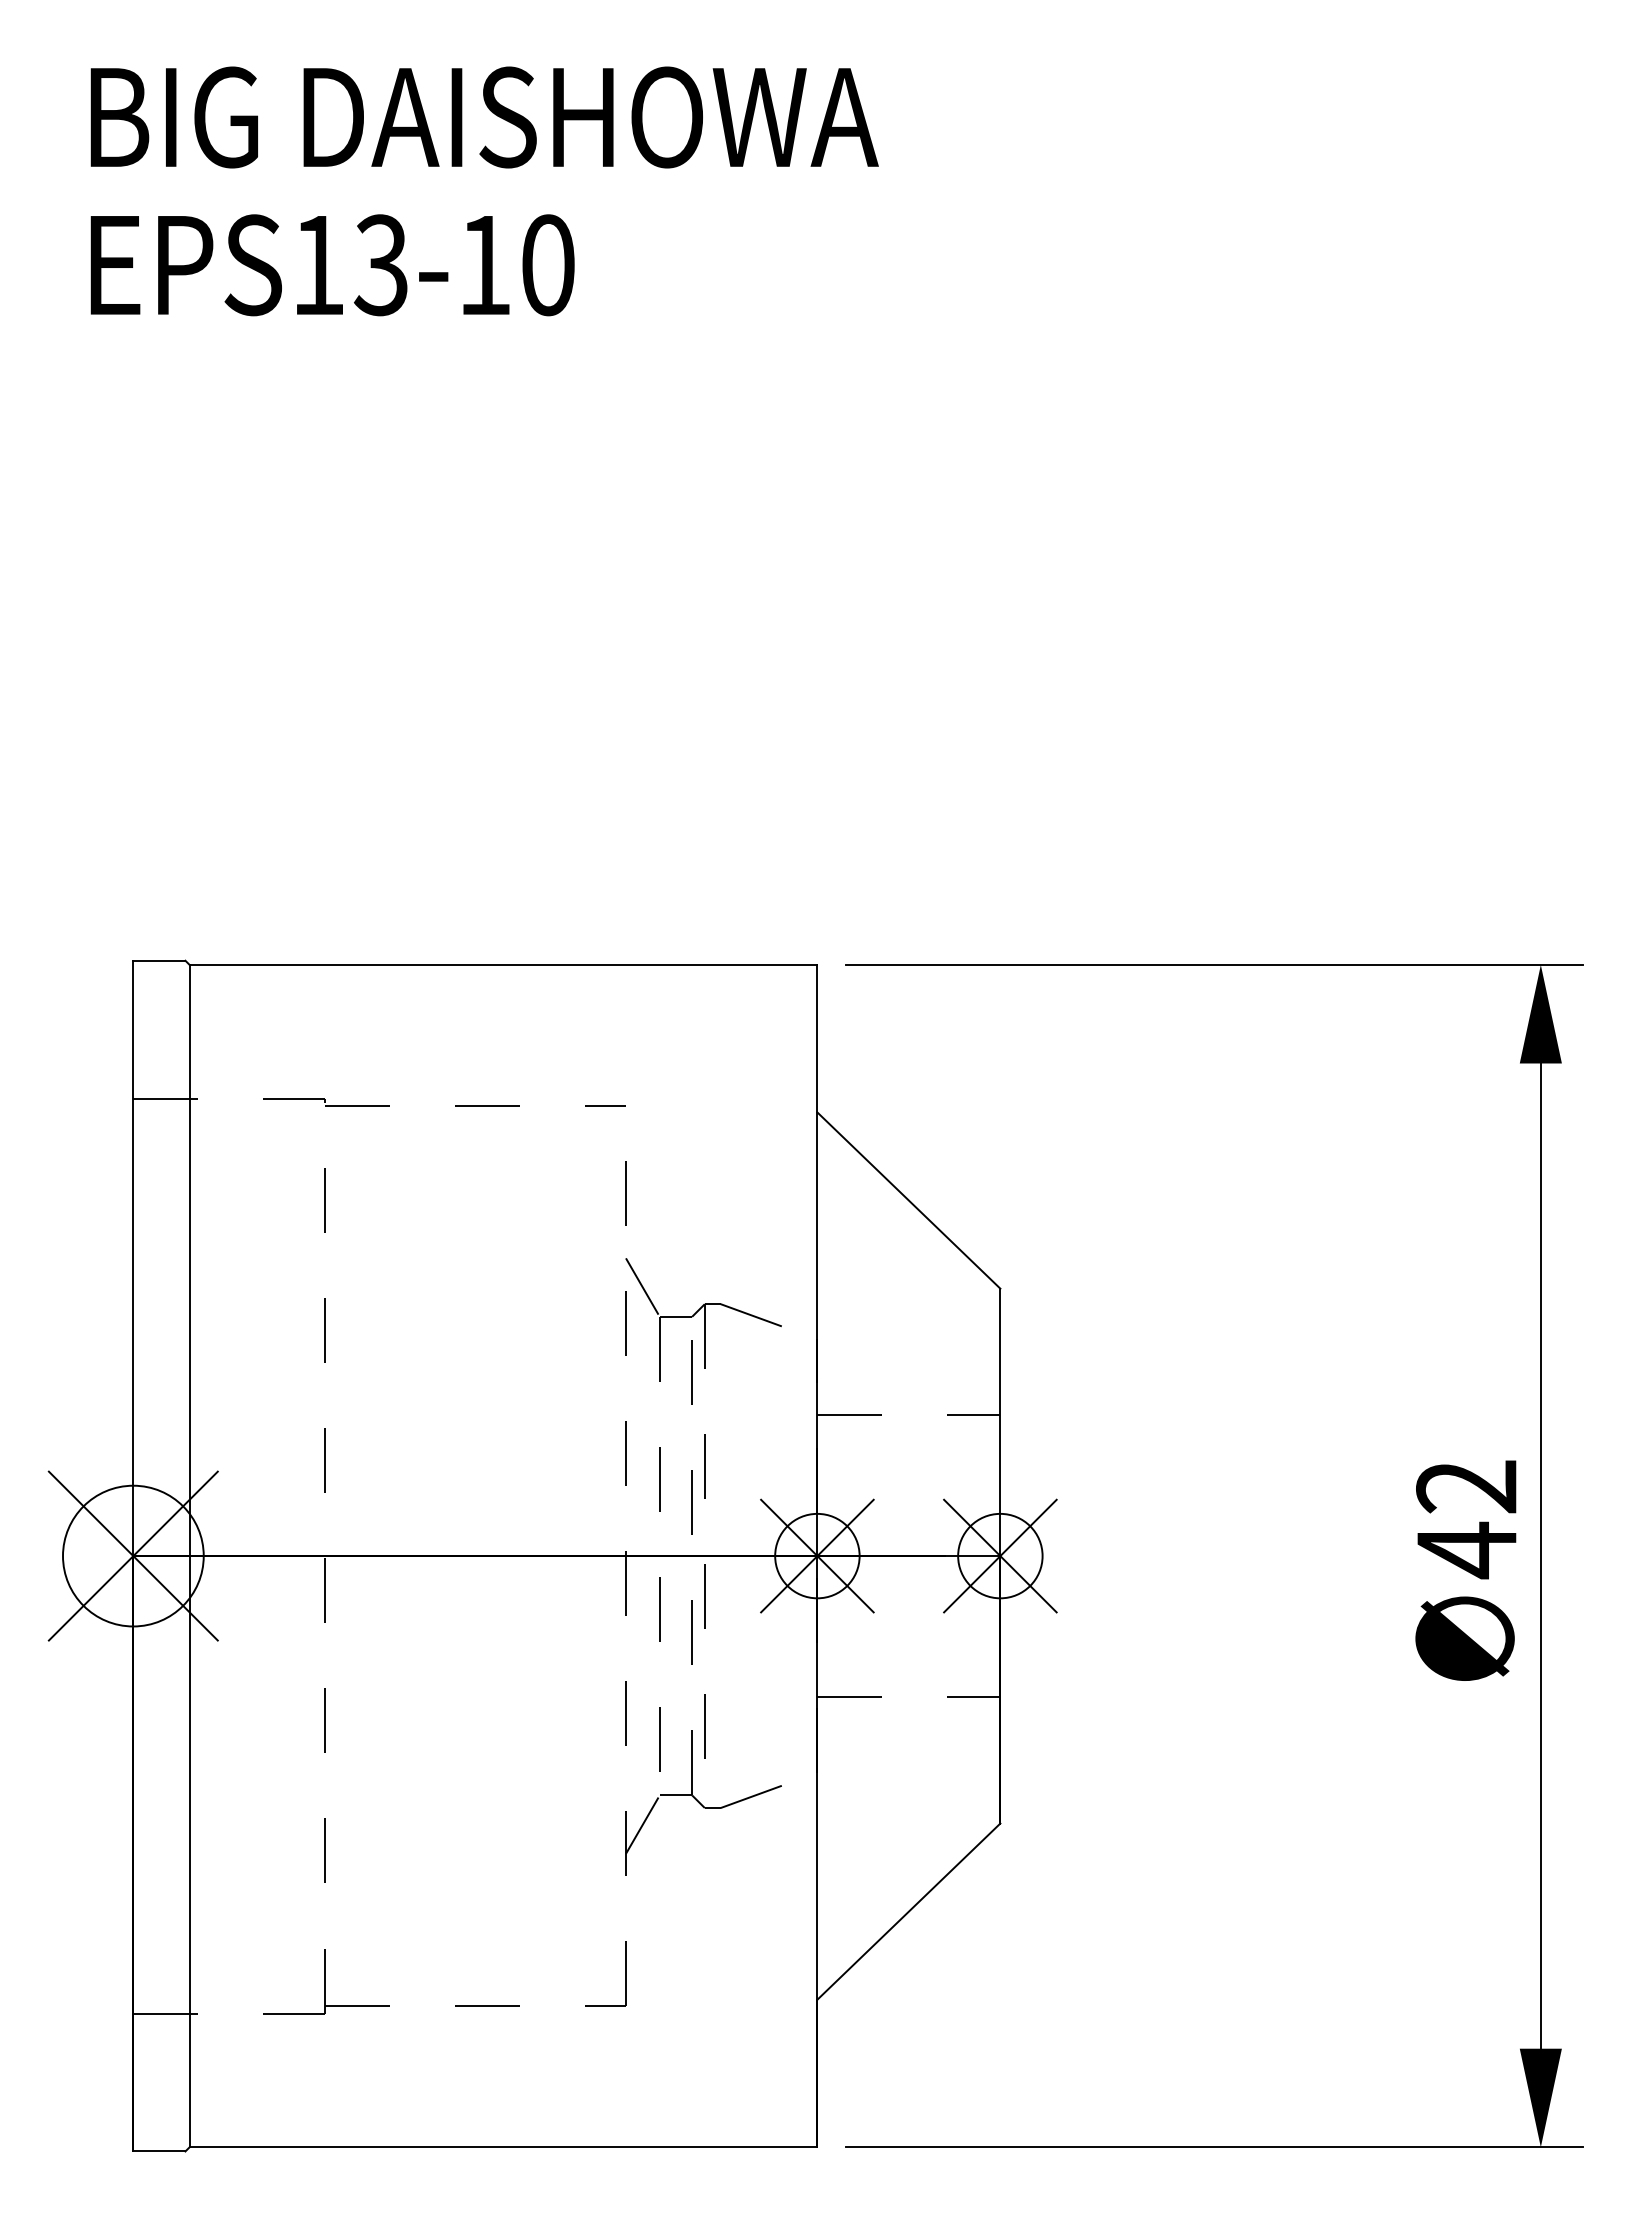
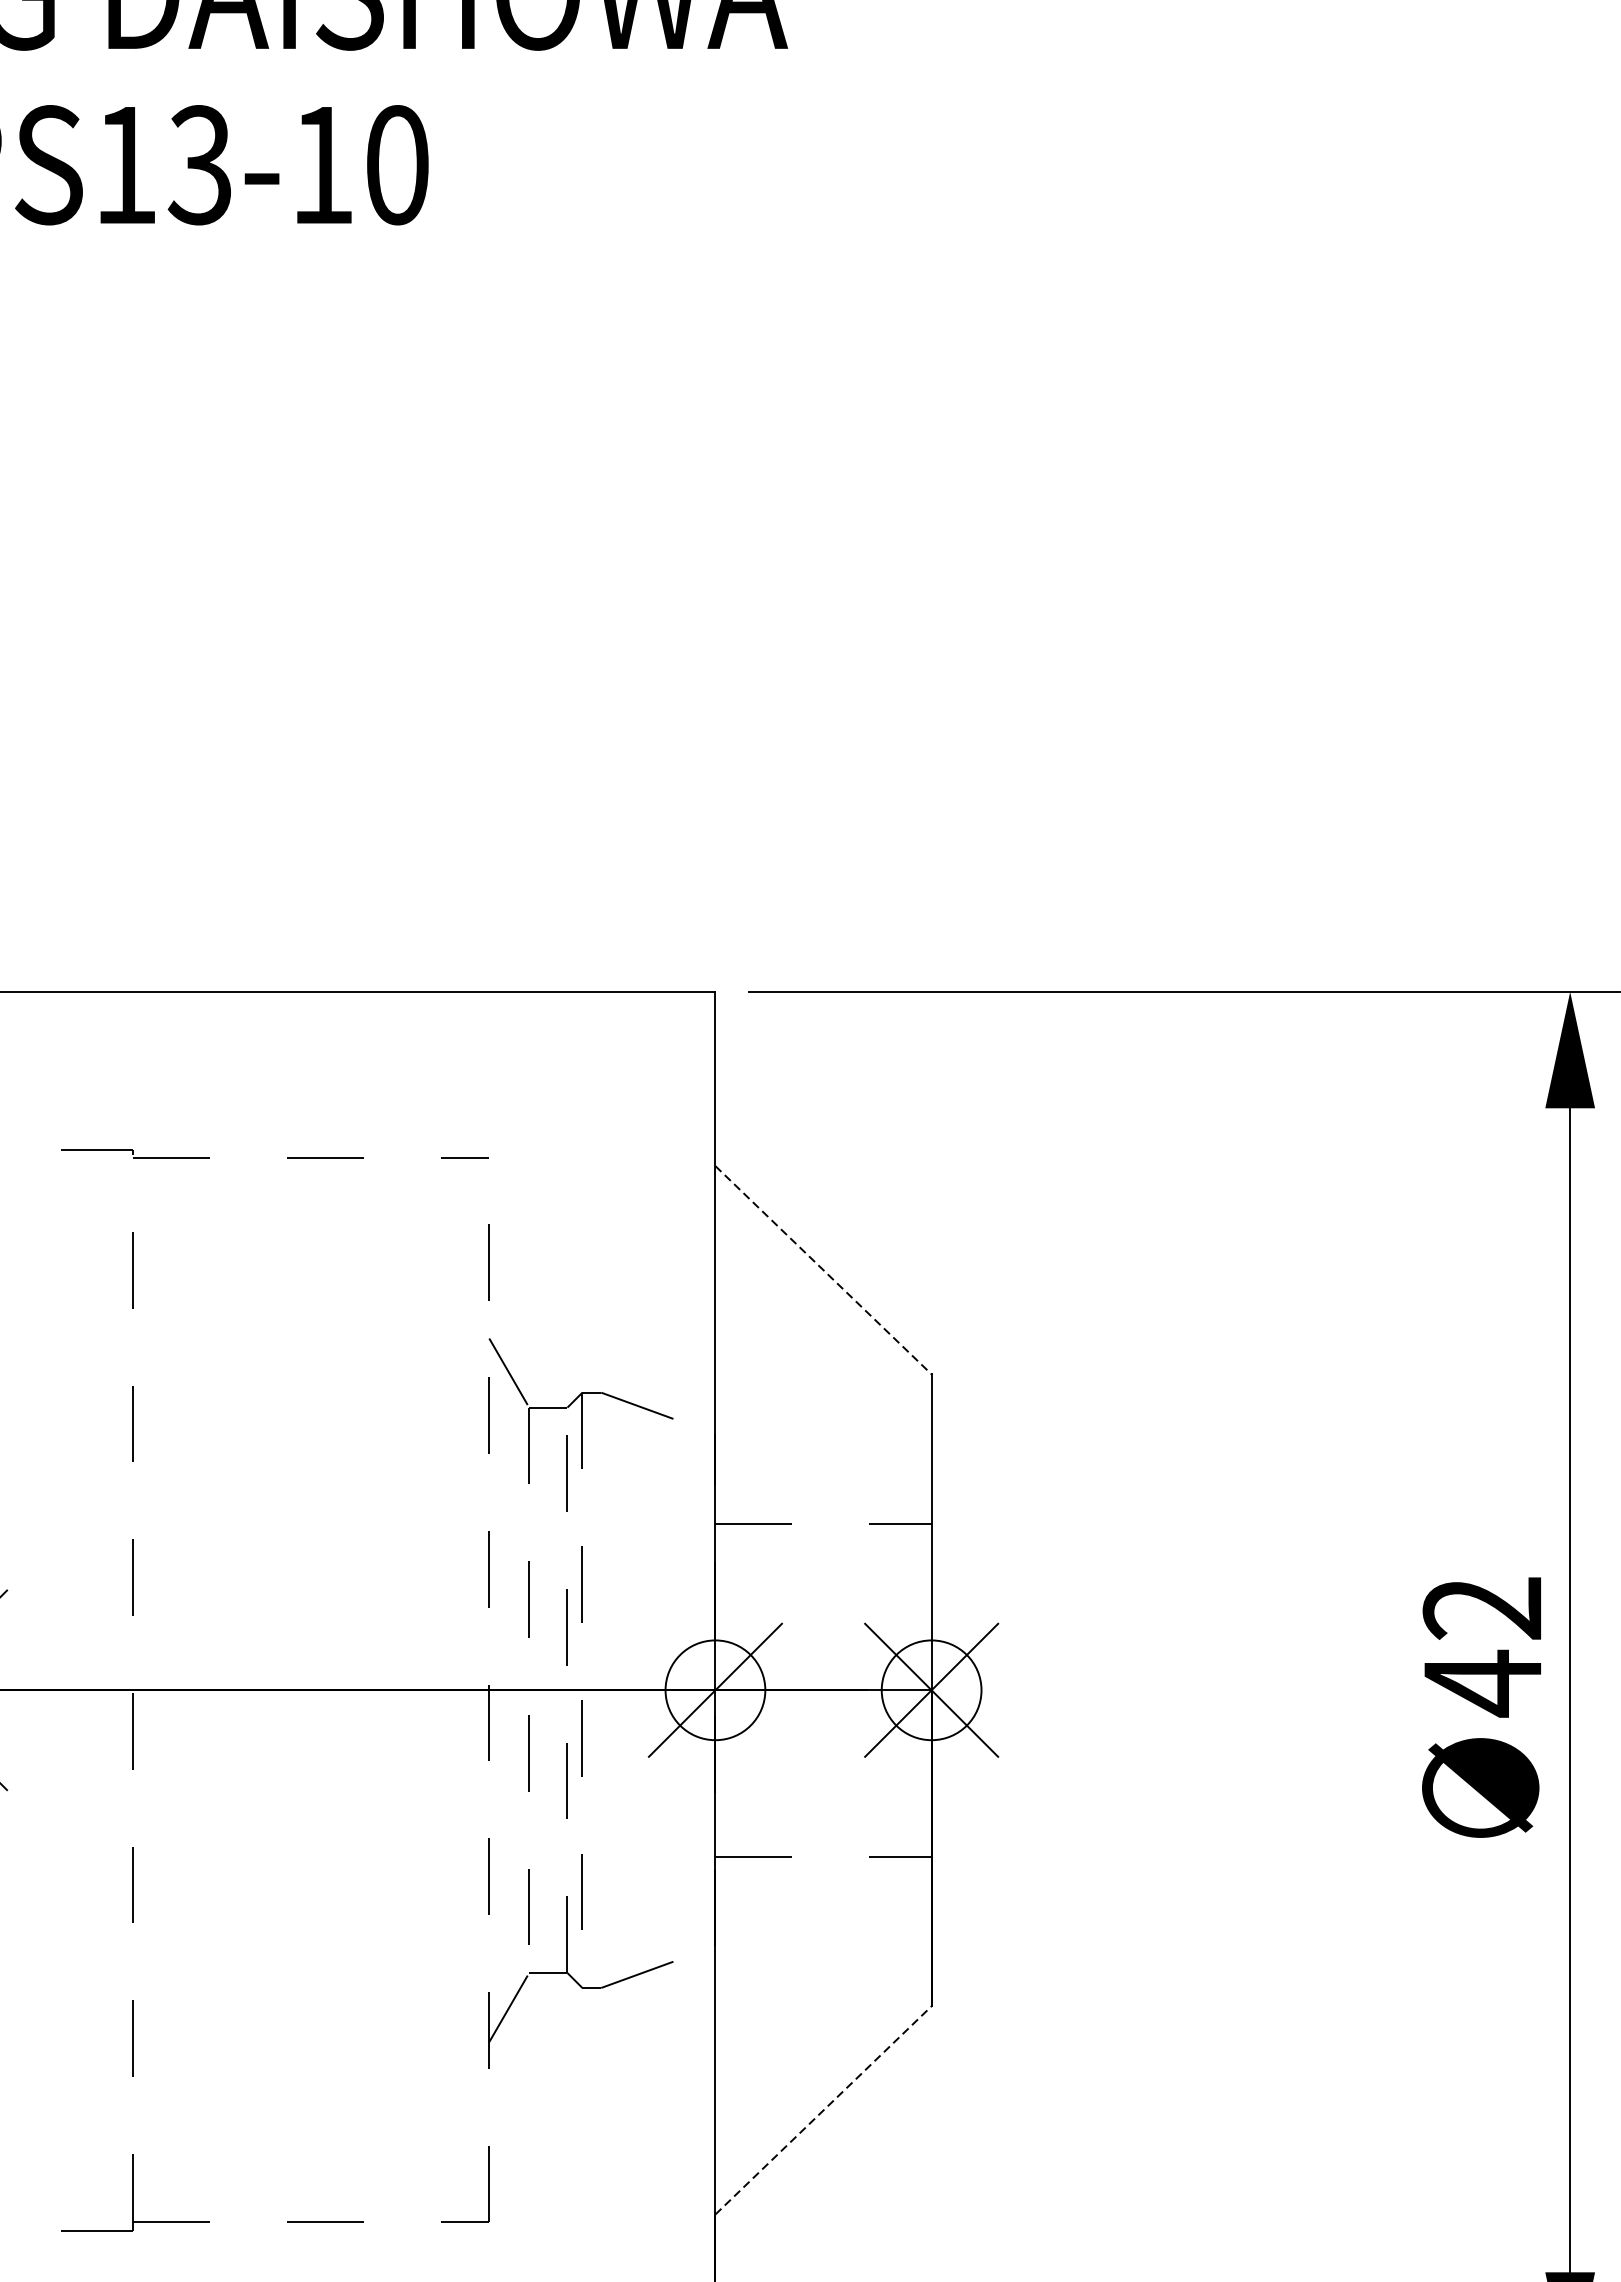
line: (909, 1200) -> (824, 1270), solid -> dashed
line: (817, 1555) -> (715, 1689), removed
line: (909, 1911) -> (824, 2110), solid -> dashed

